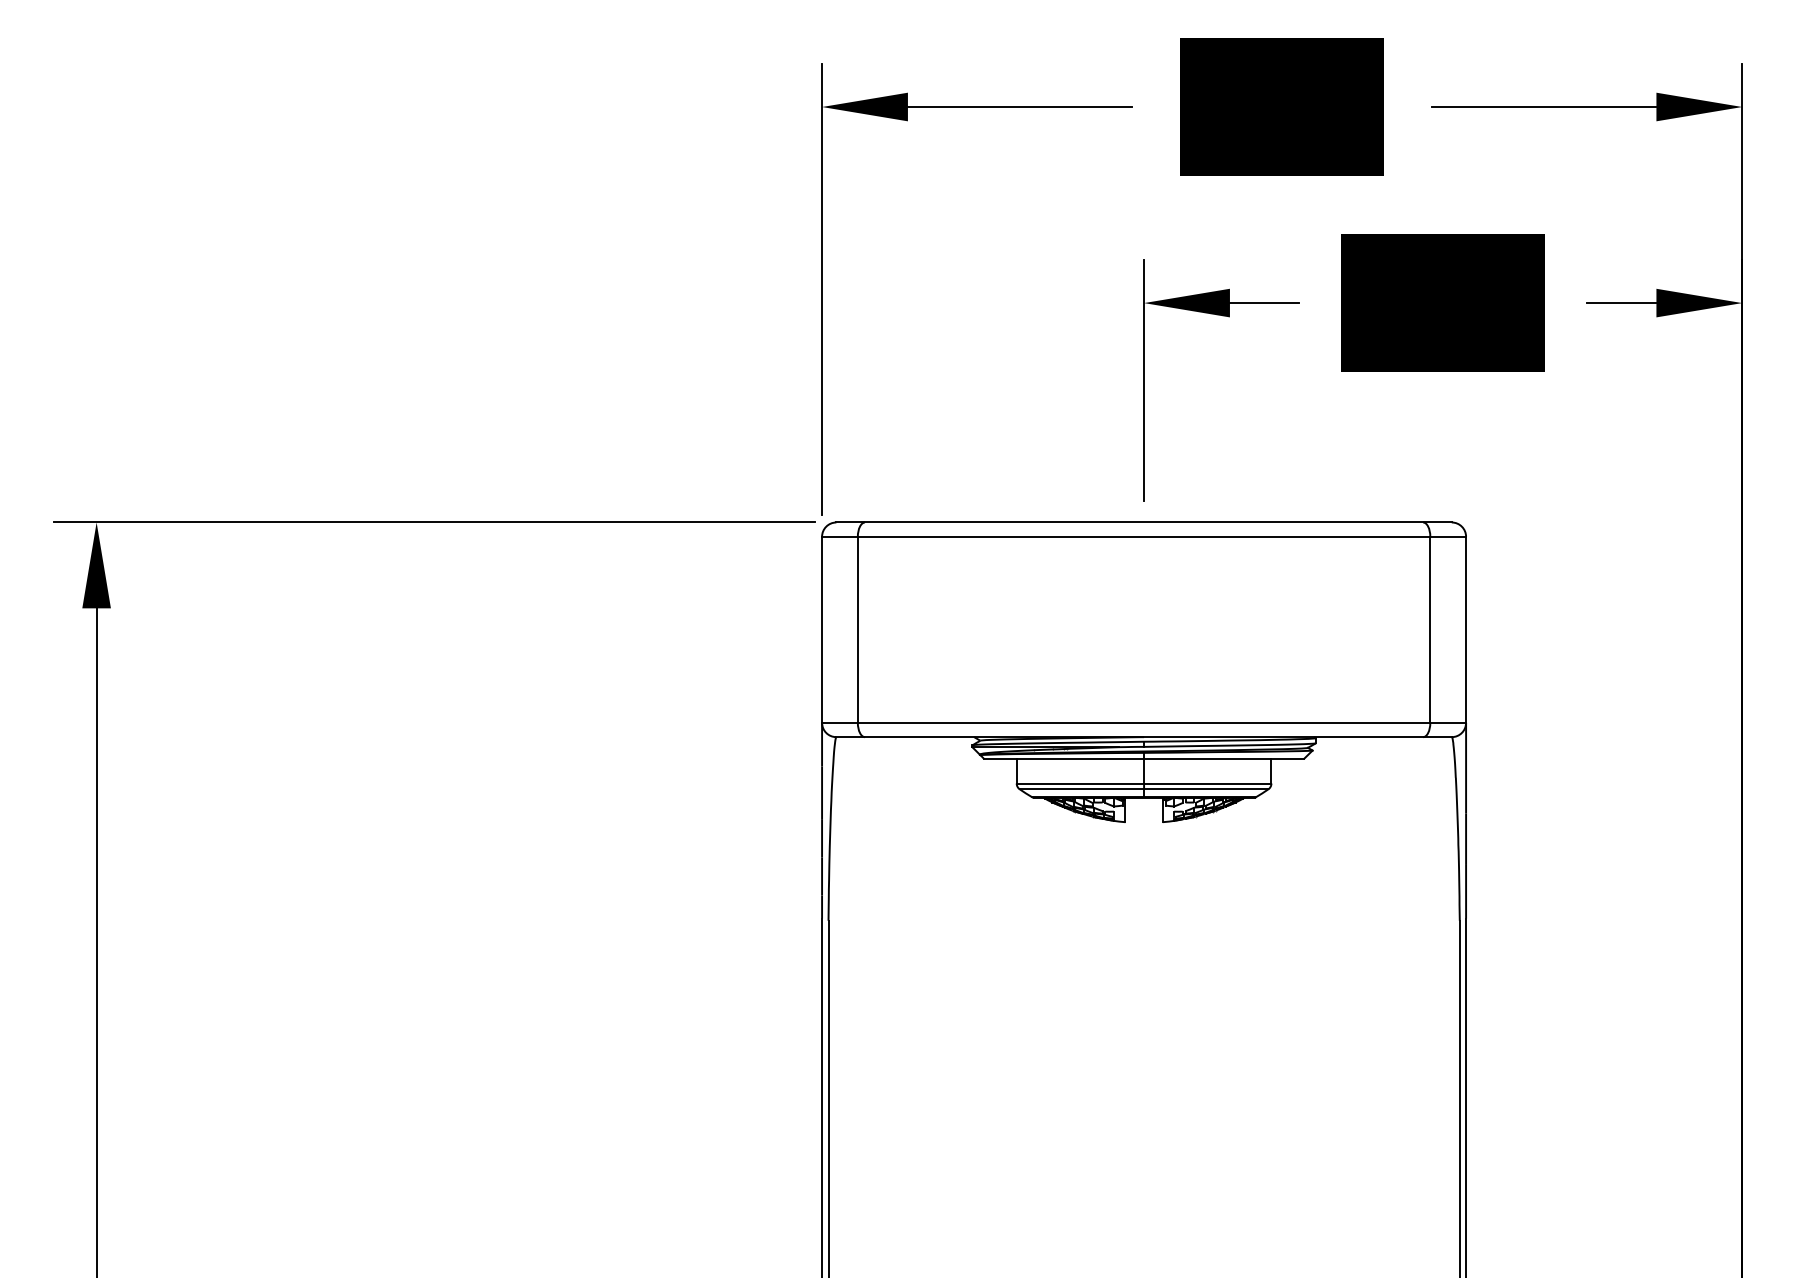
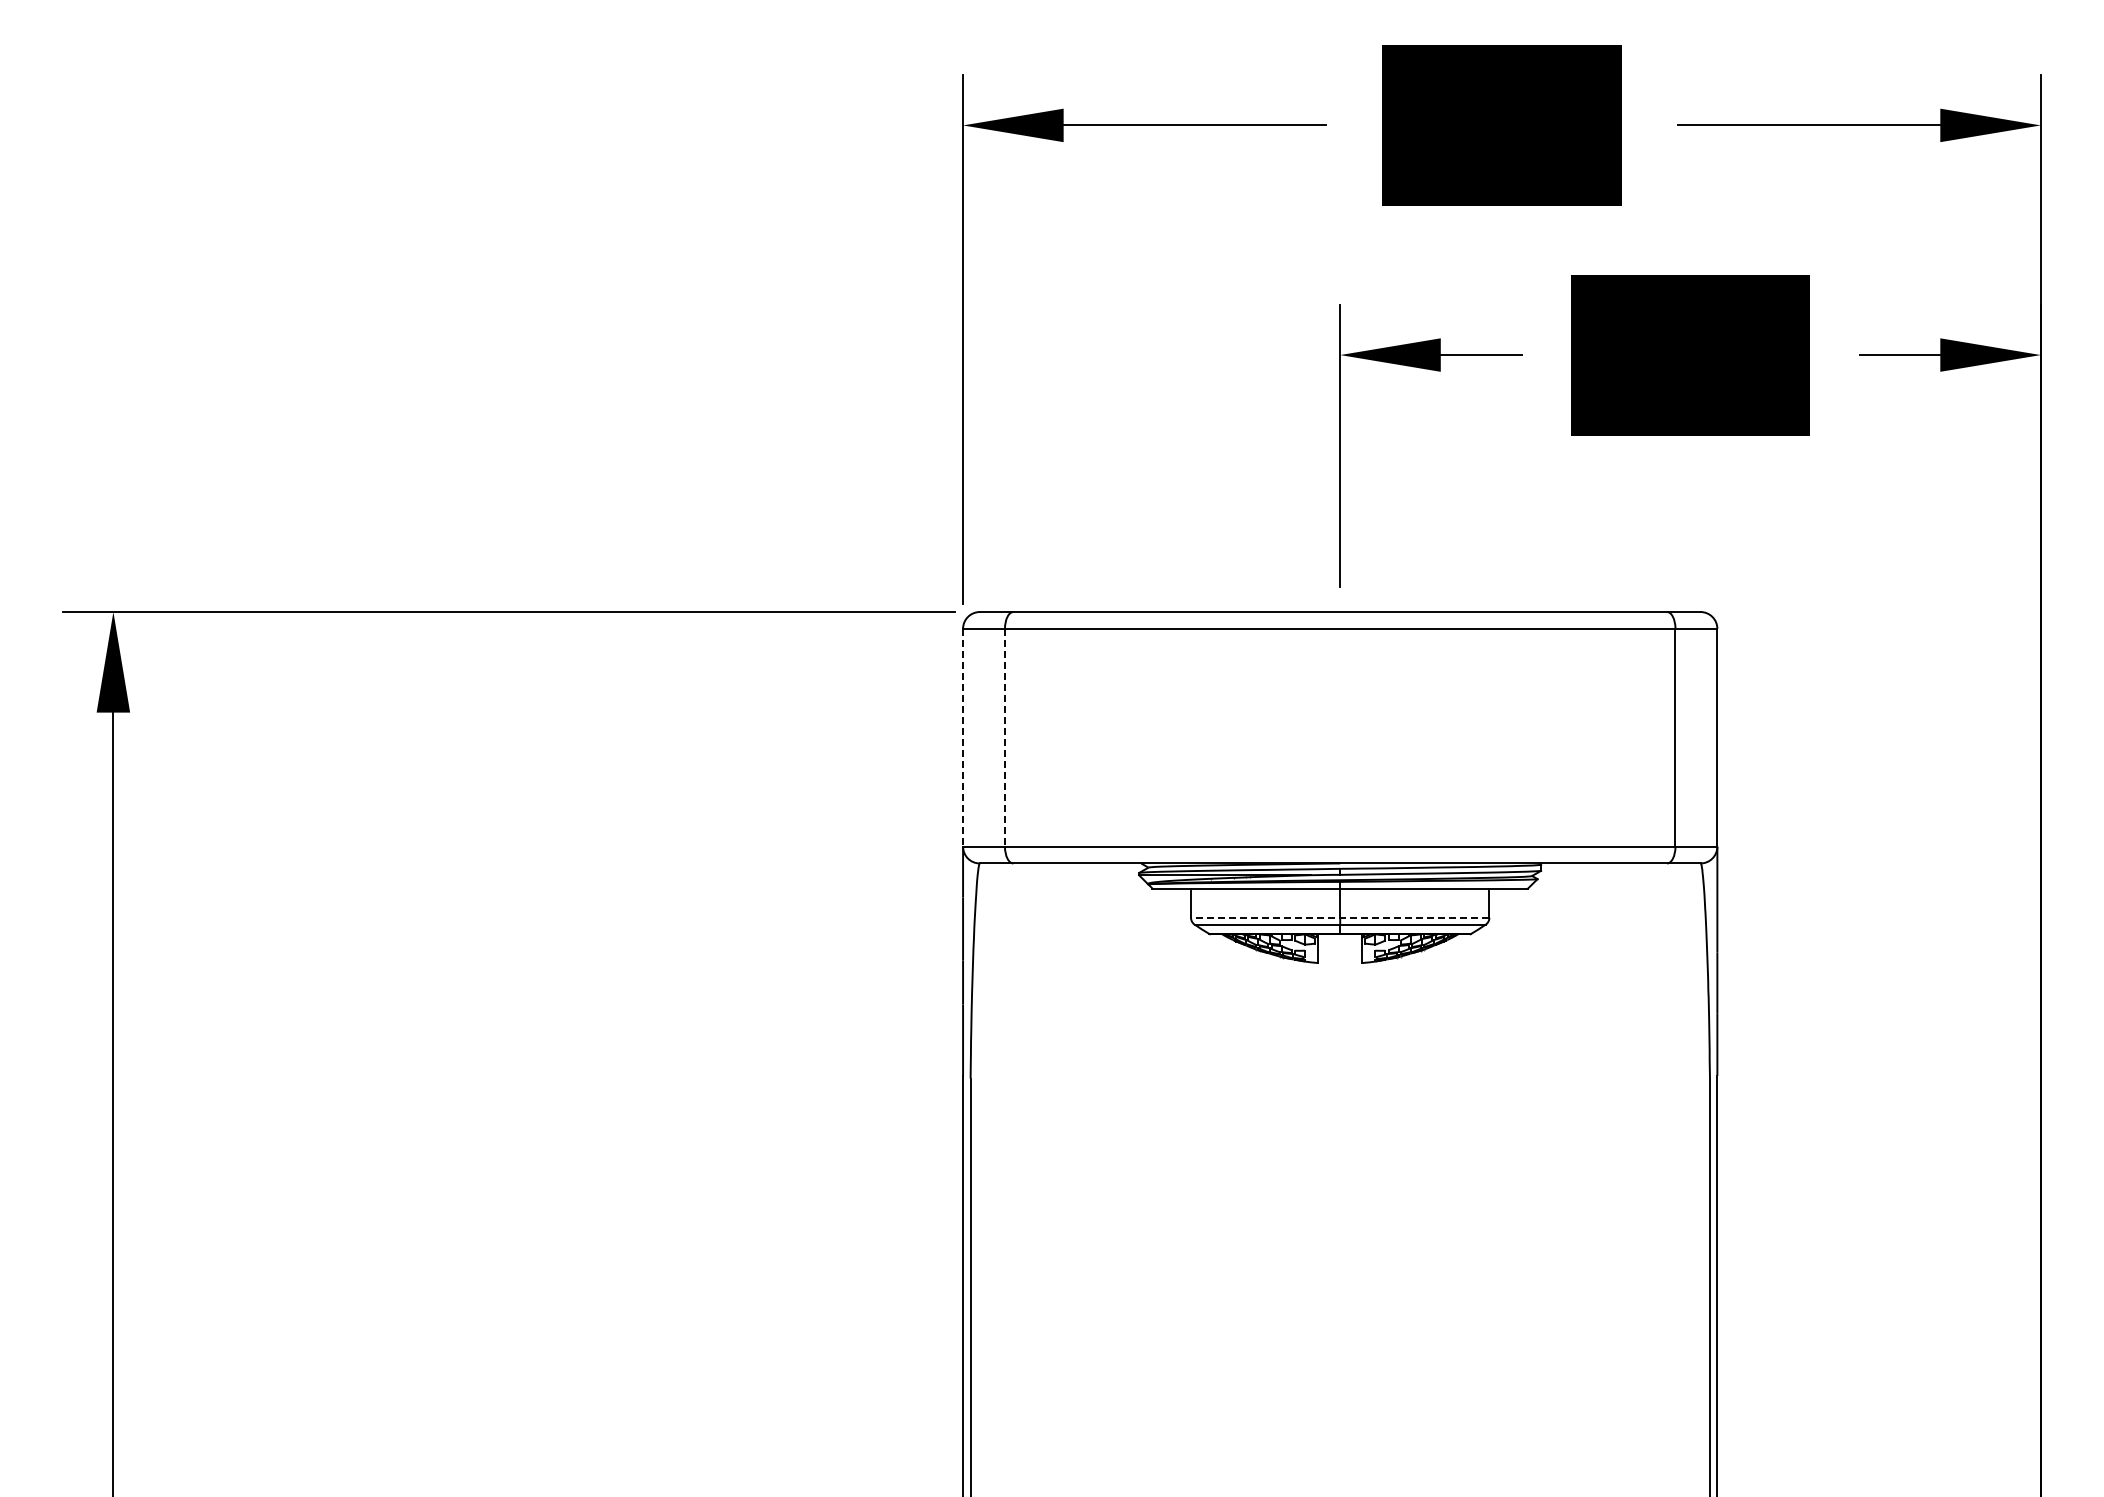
line: (822, 629) -> (963, 737), solid -> dashed
line: (857, 629) -> (1004, 737), solid -> dashed
line: (1143, 783) -> (1339, 917), solid -> dashed

